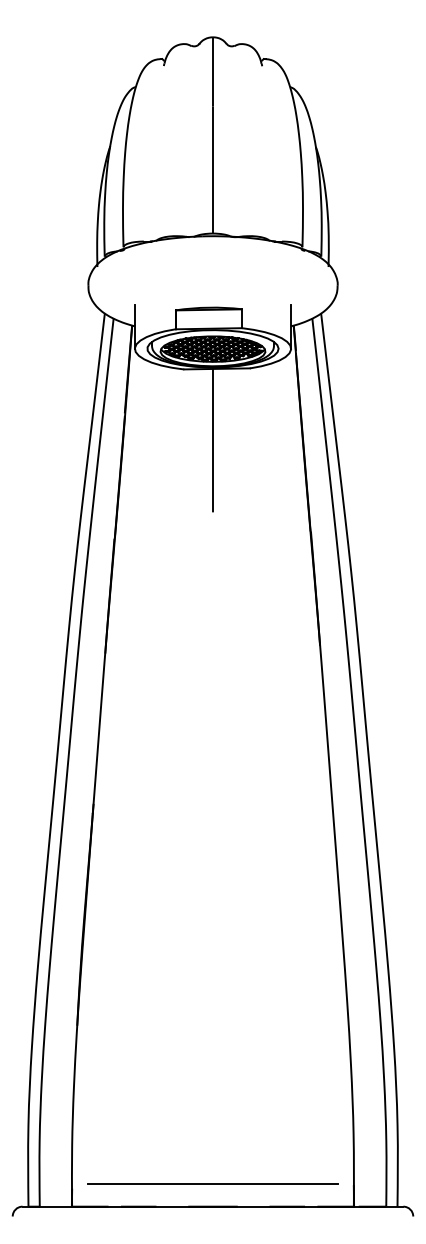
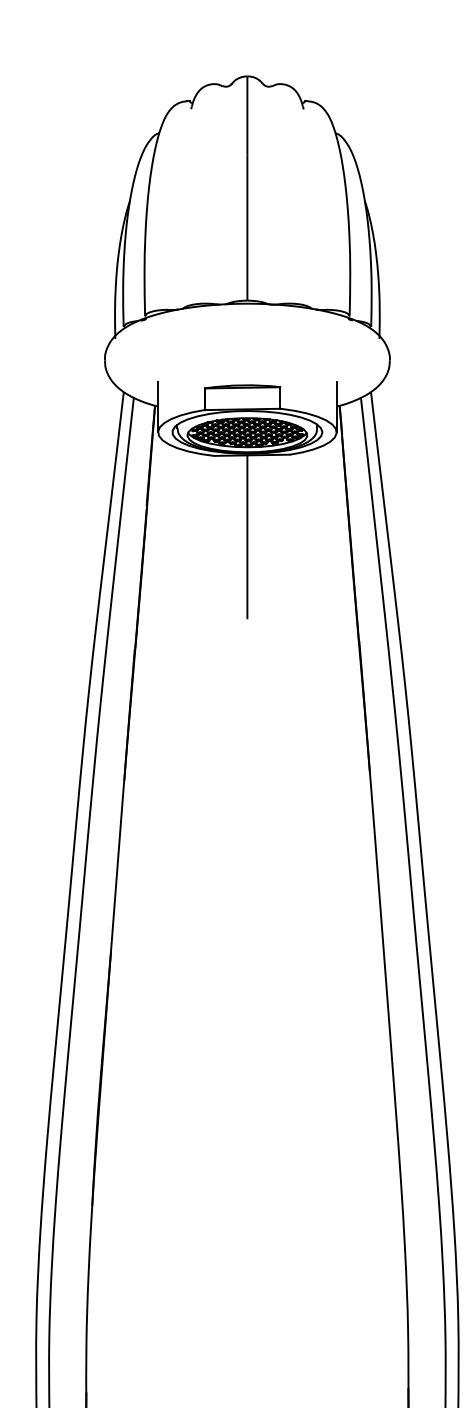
line: (212, 1183) -> (246, 1386), removed

